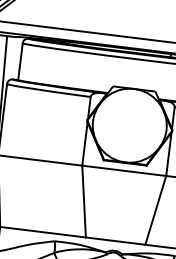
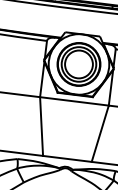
part: (129, 125) -> (78, 64), added

